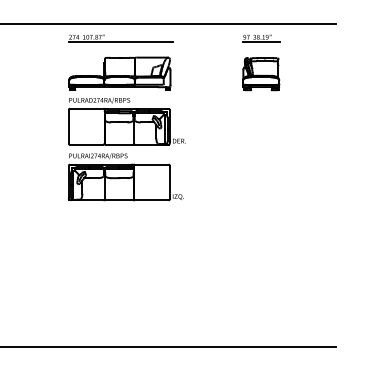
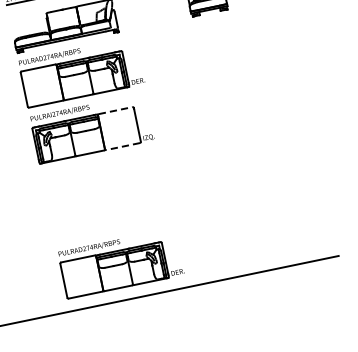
line: (151, 164) -> (115, 110), solid -> dashed
line: (151, 200) -> (122, 146), solid -> dashed
part: (126, 311) -> (120, 263), added

